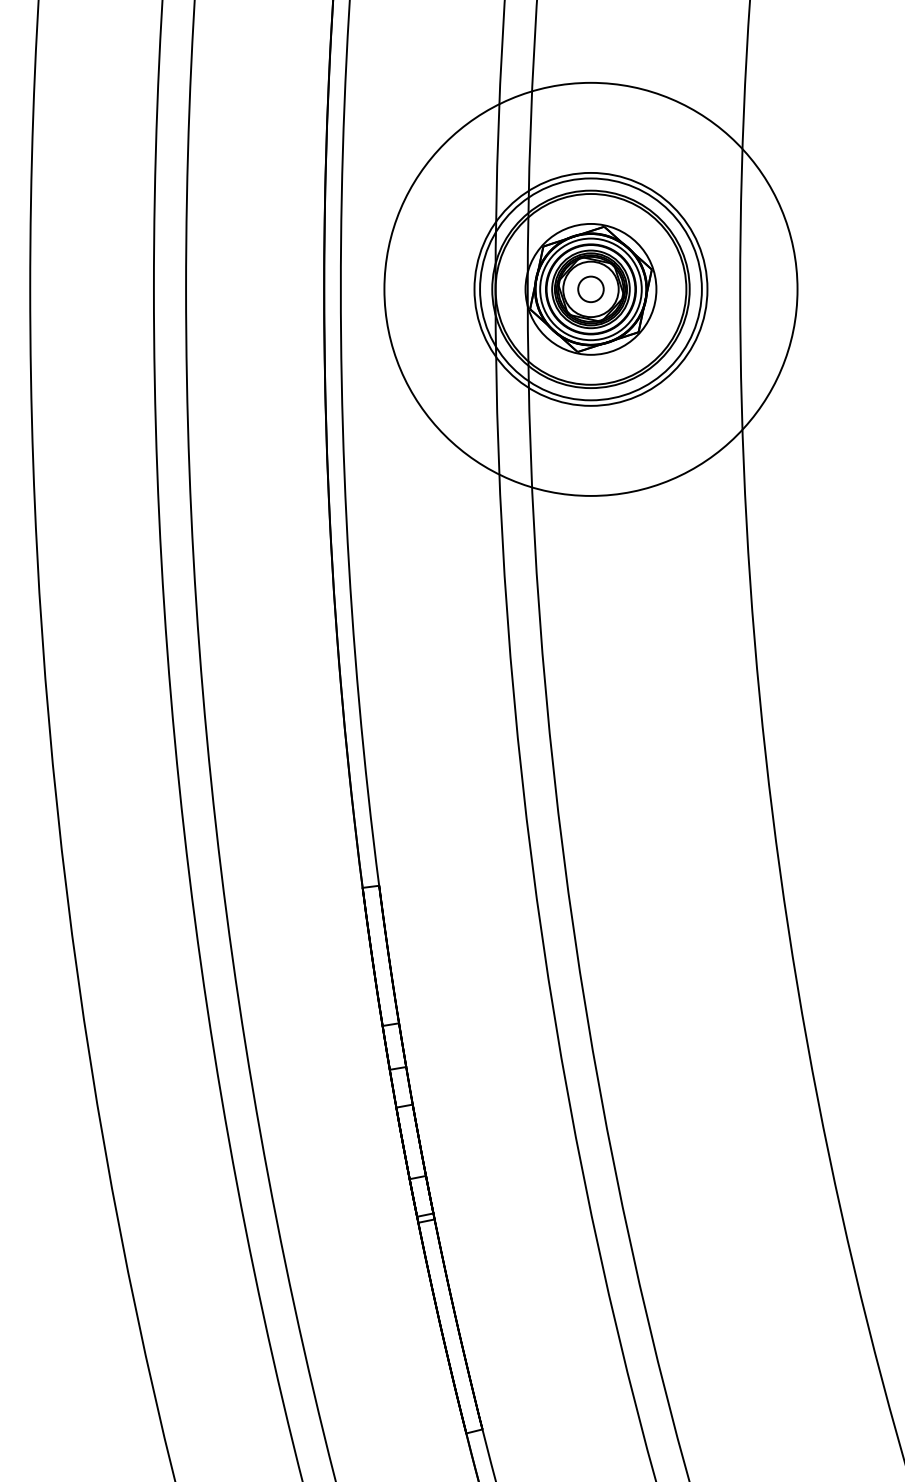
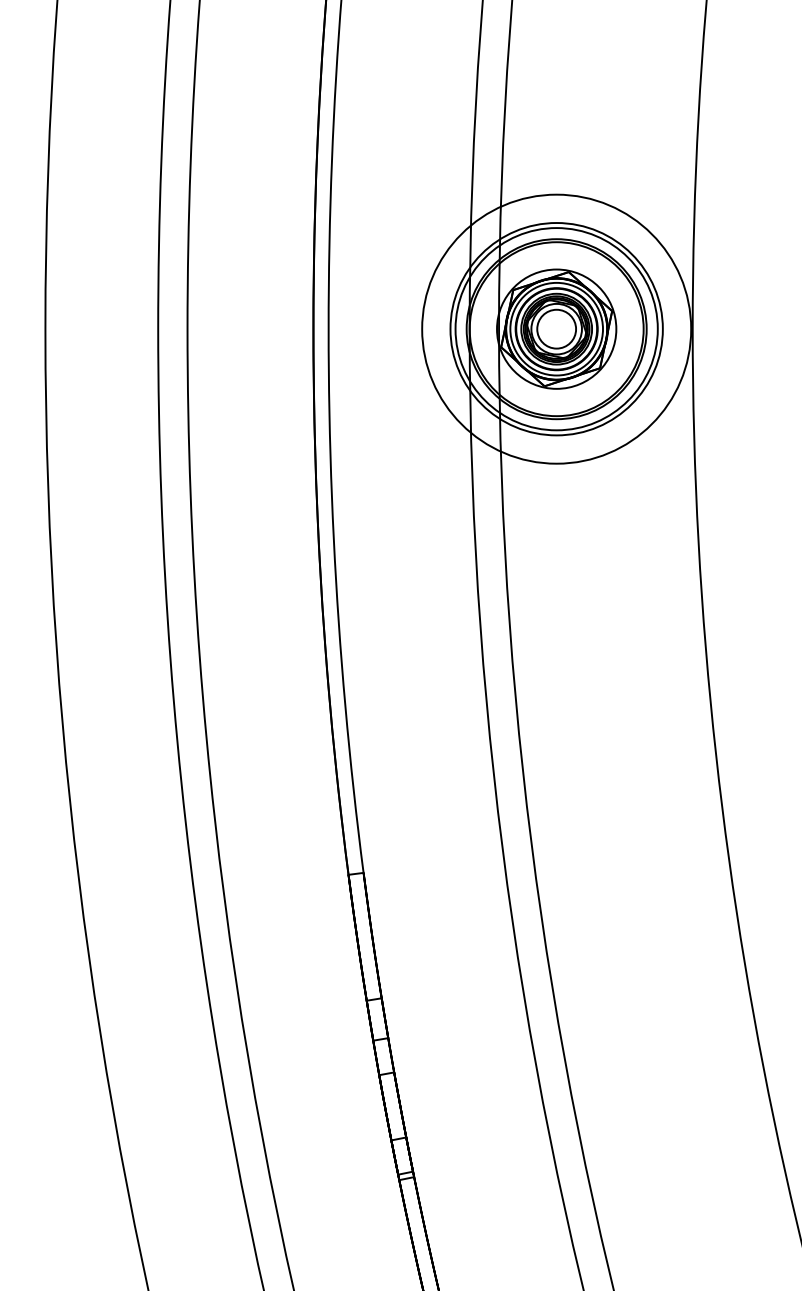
circle: (590, 288) -> (556, 328), size x0.71
circle: (590, 289) -> (556, 329), size x1.67

